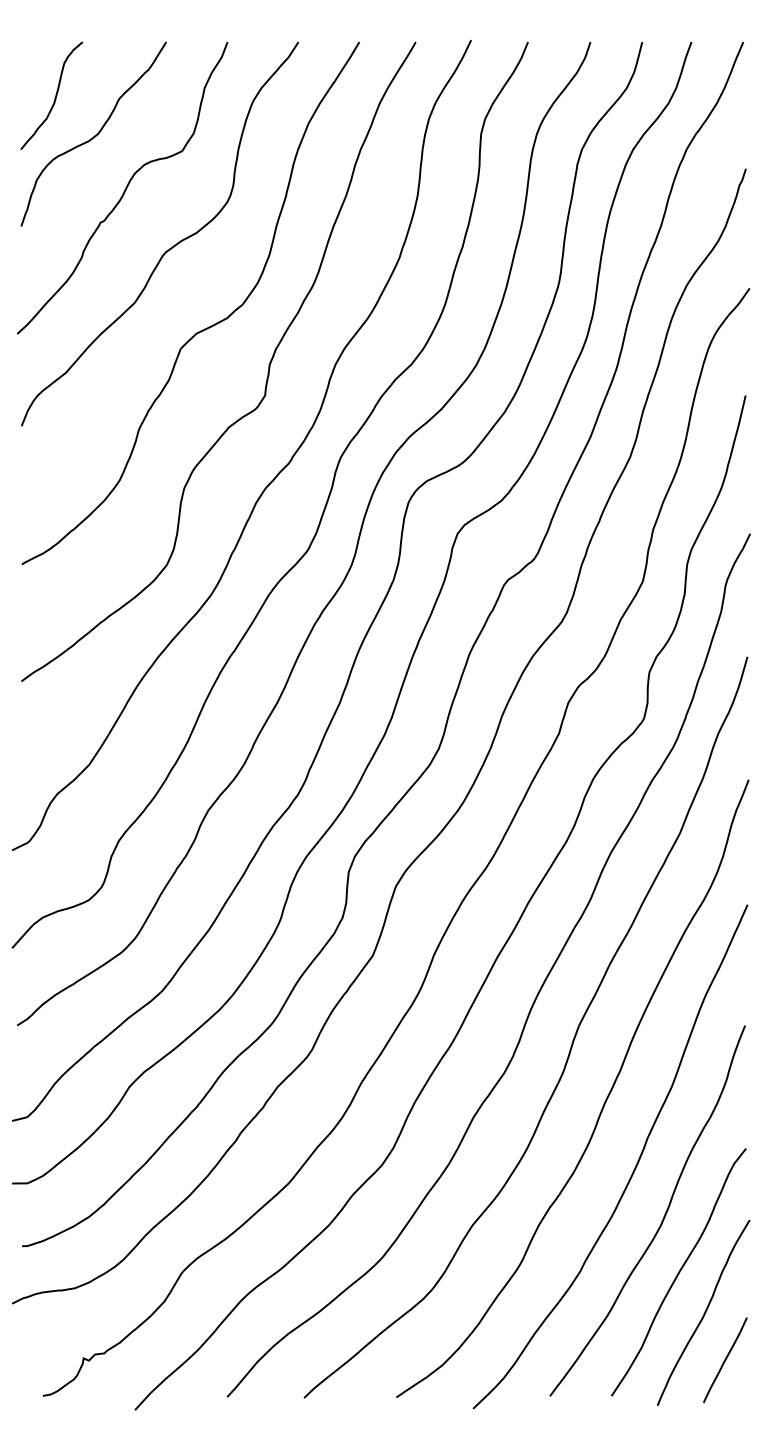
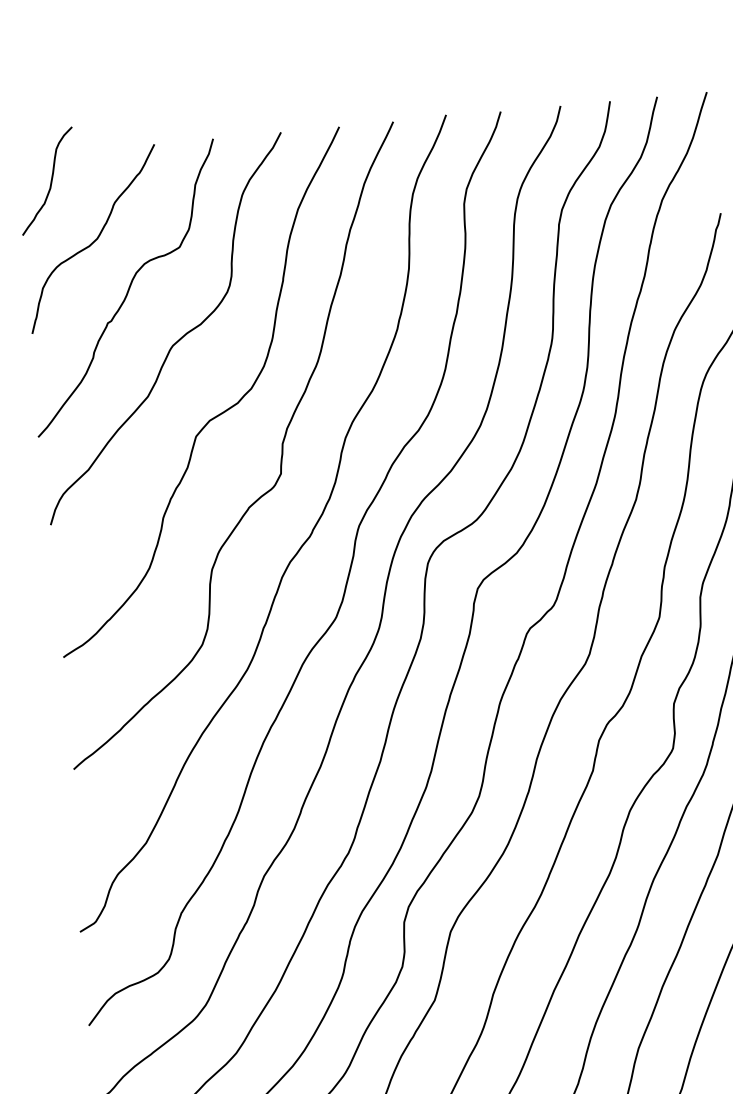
curve: (55, 95) -> (50, 180), moved

